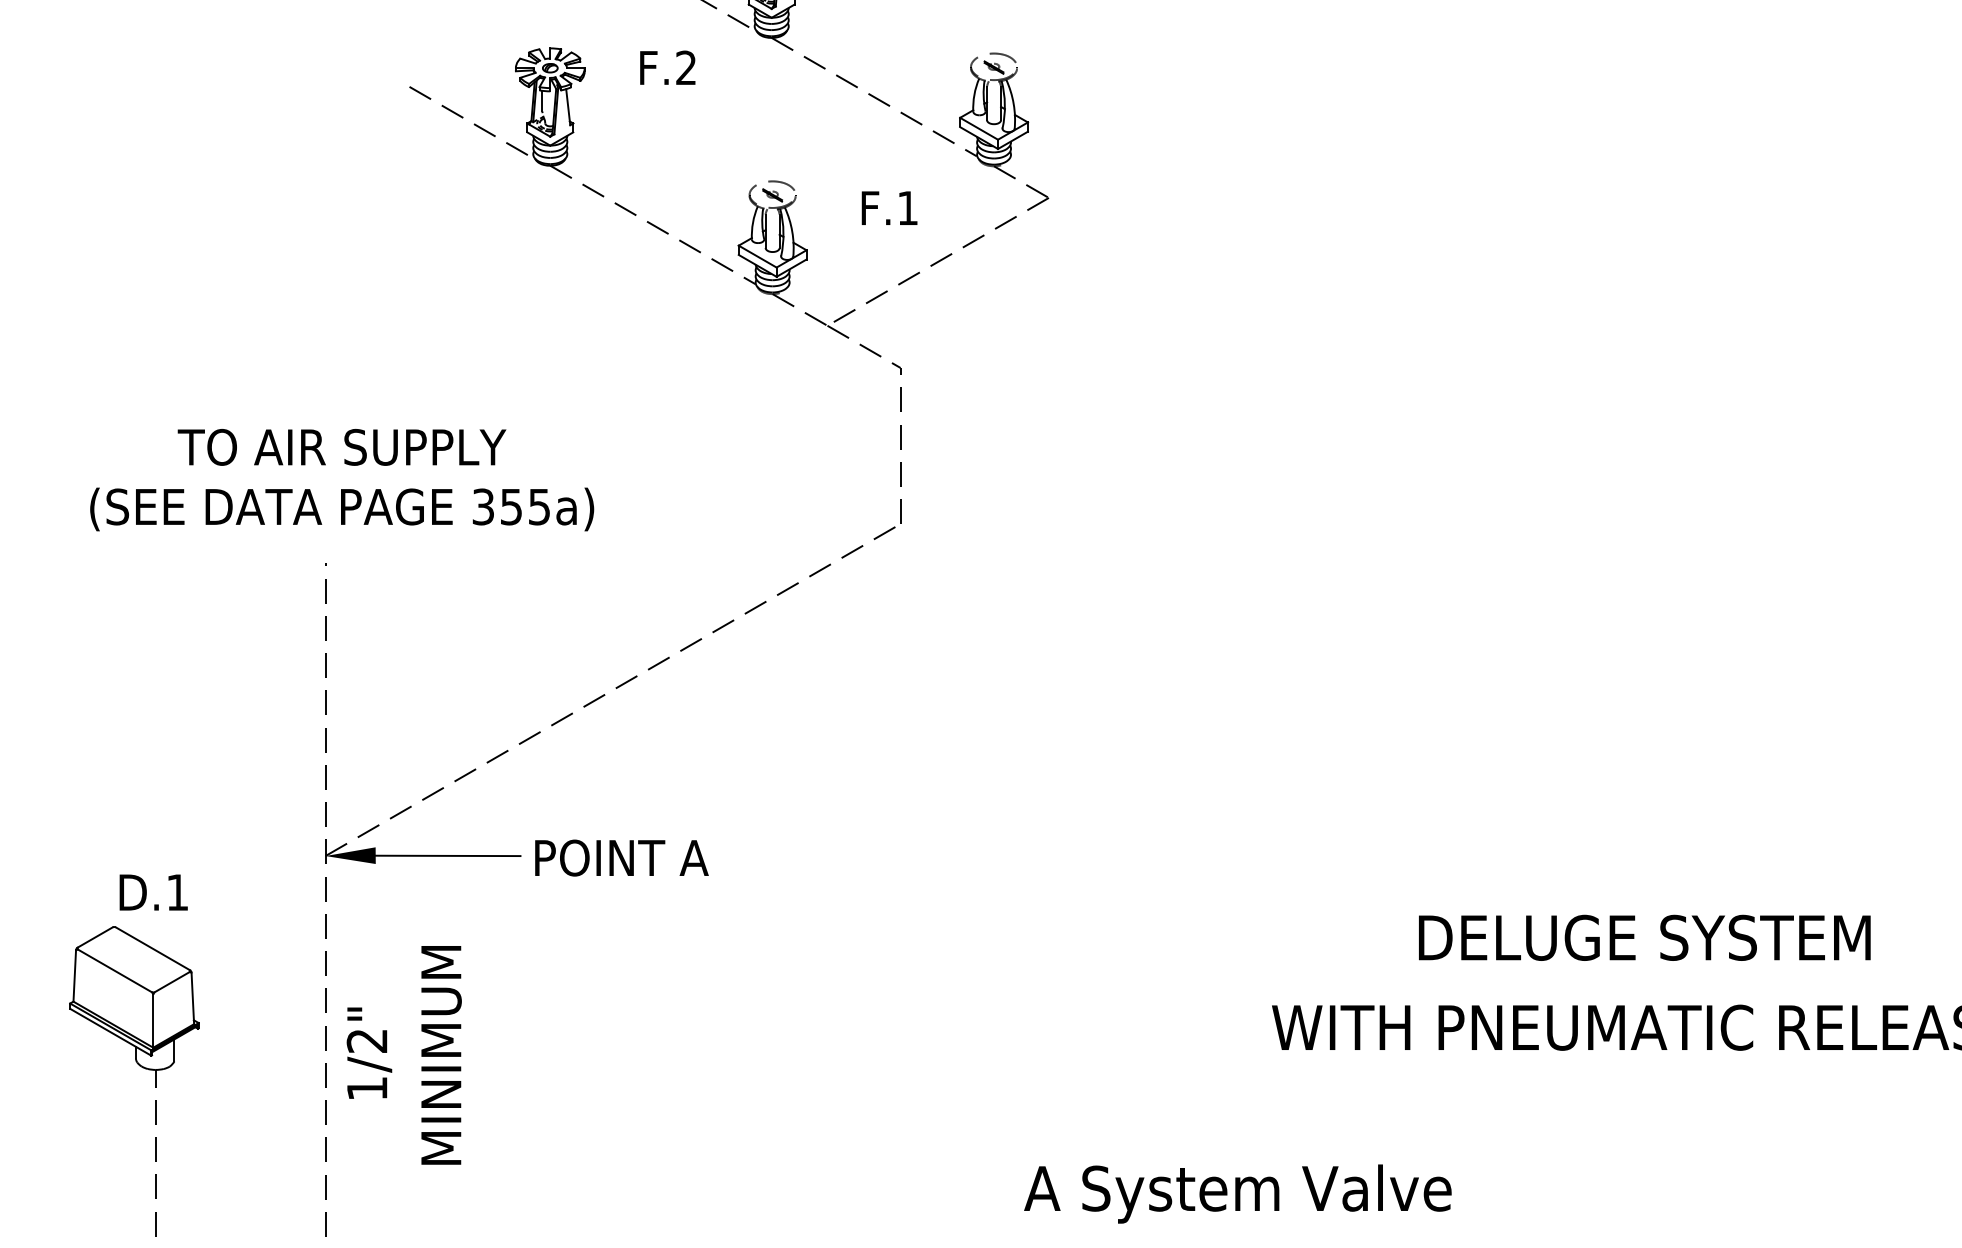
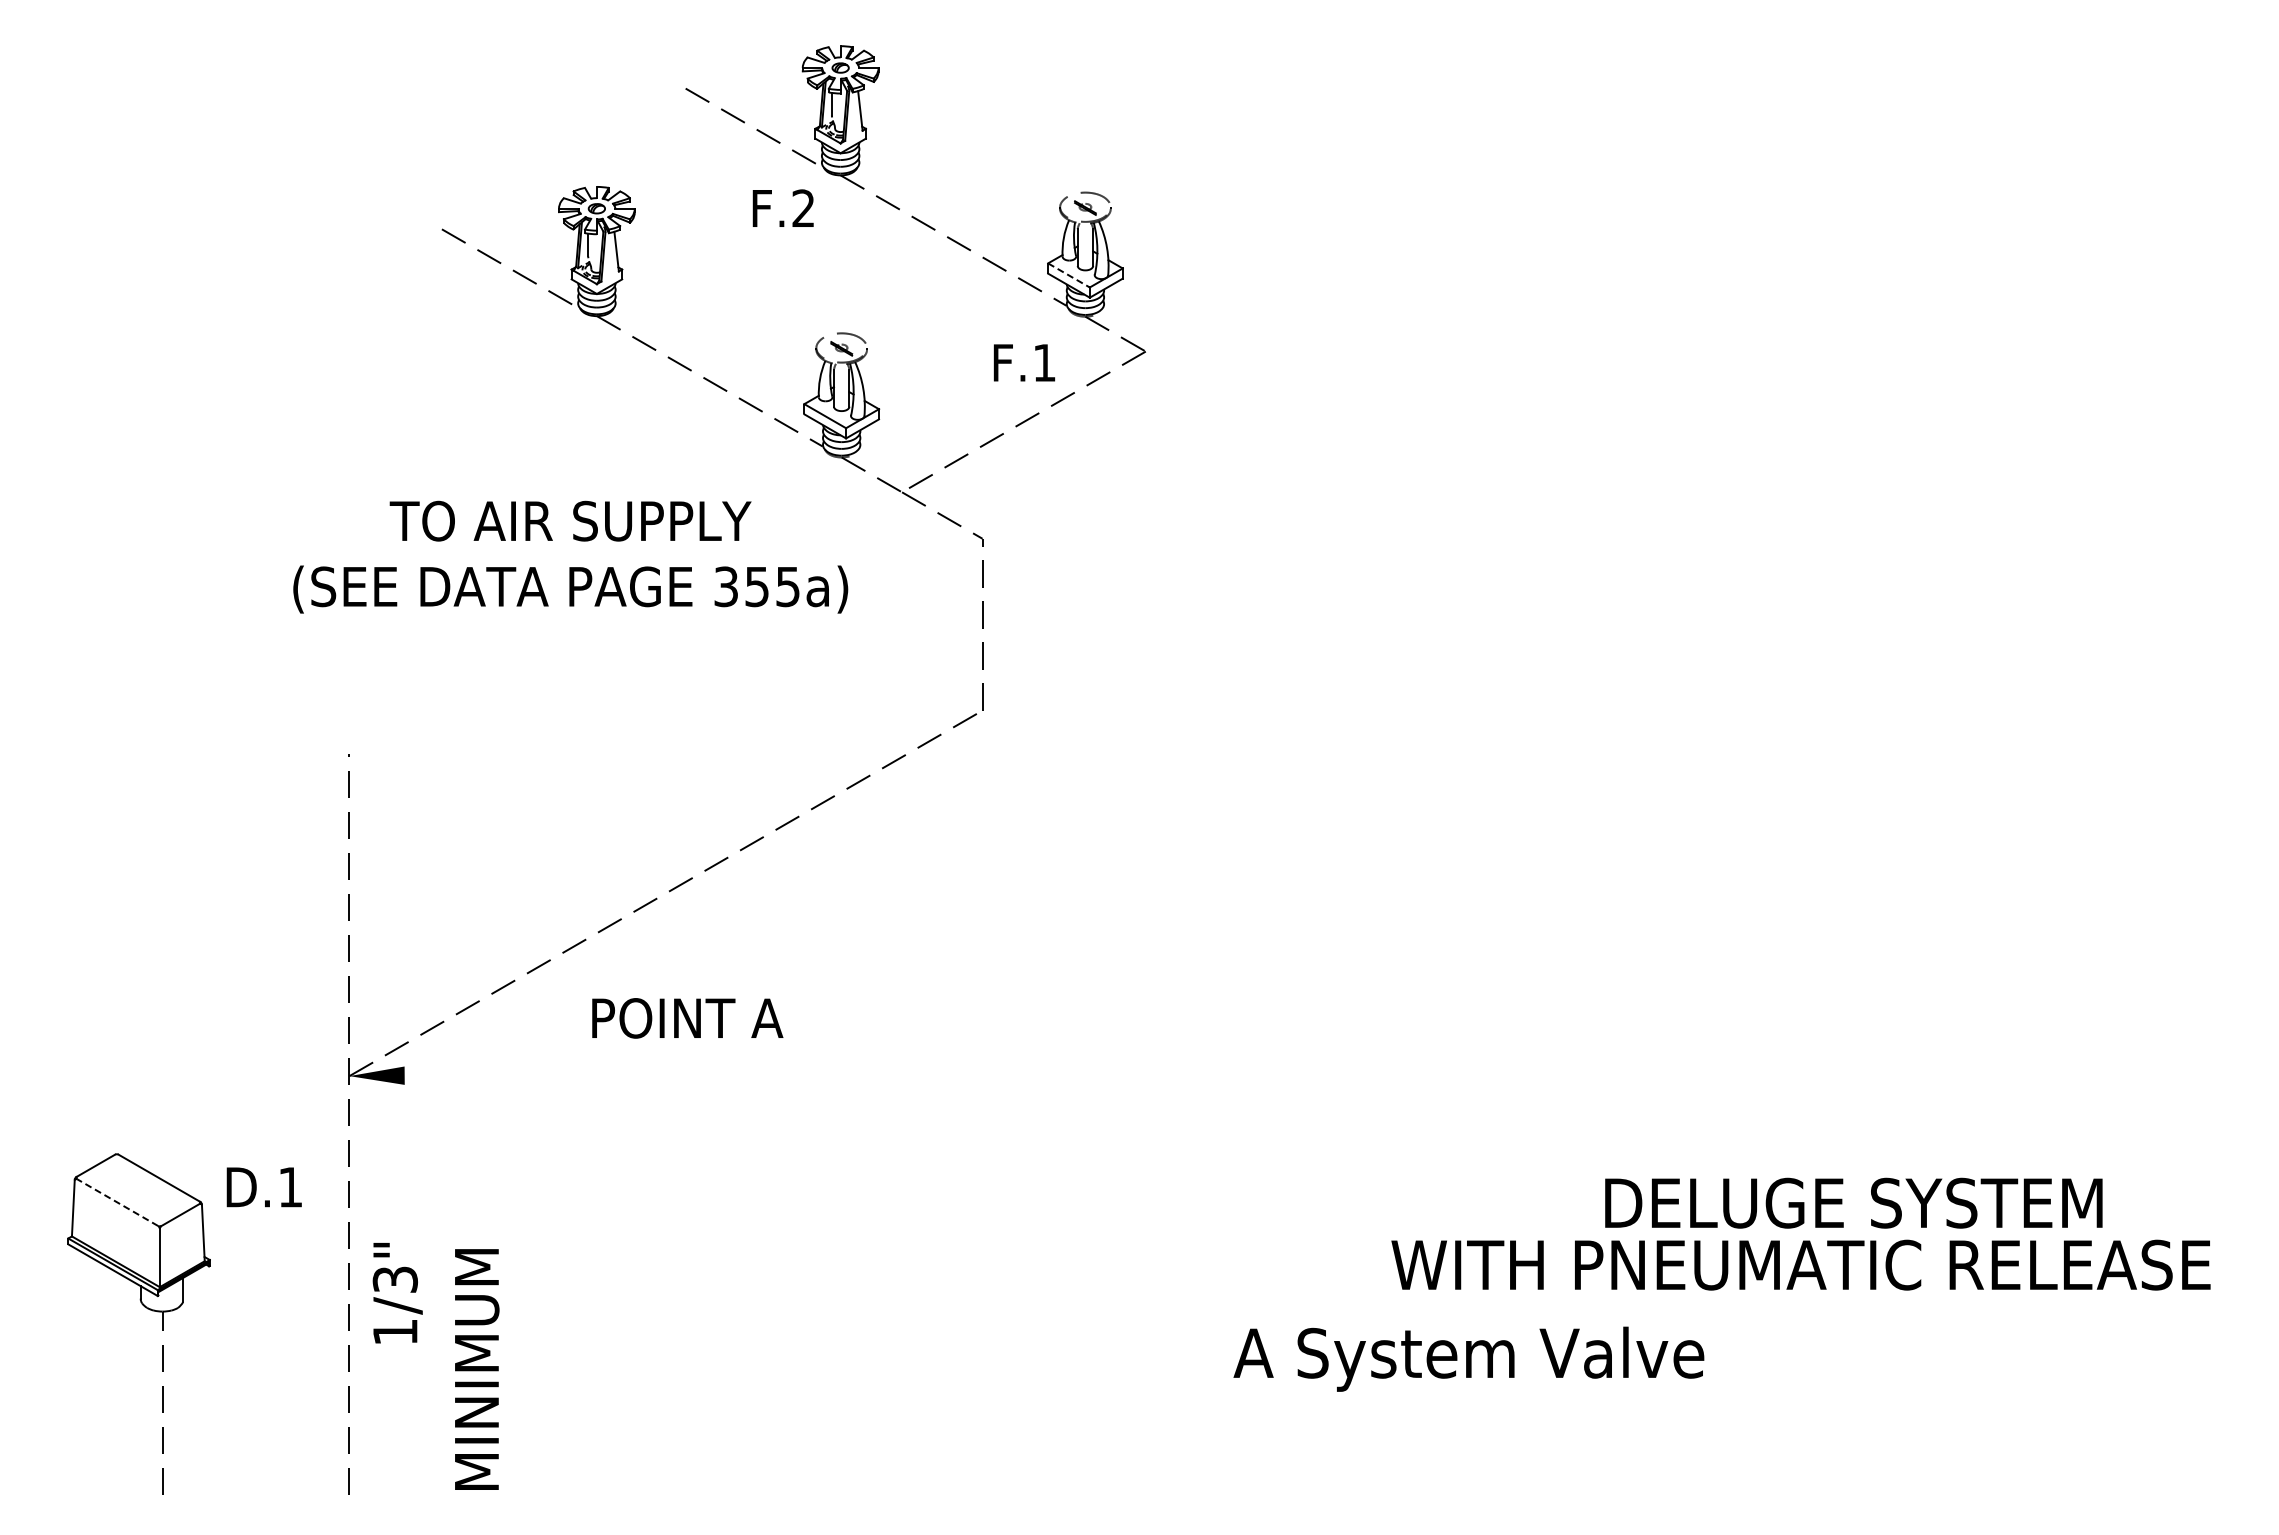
text: (667, 67) -> (782, 207), moved
line: (979, 128) -> (1069, 275), solid -> dashed
text: (889, 207) -> (1024, 362), moved
text: (341, 479) -> (570, 556), moved
line: (448, 855) -> (484, 1075), removed
text: (621, 858) -> (687, 1018), moved
text: (153, 892) -> (263, 1187), moved
text: (1644, 937) -> (1853, 1202), moved
line: (114, 970) -> (117, 1202), solid -> dashed
text: (367, 1040) -> (395, 1279), 1/2" -> 1/3"
text: (441, 1055) -> (477, 1369), moved
text: (1237, 1193) -> (1468, 1358), moved

